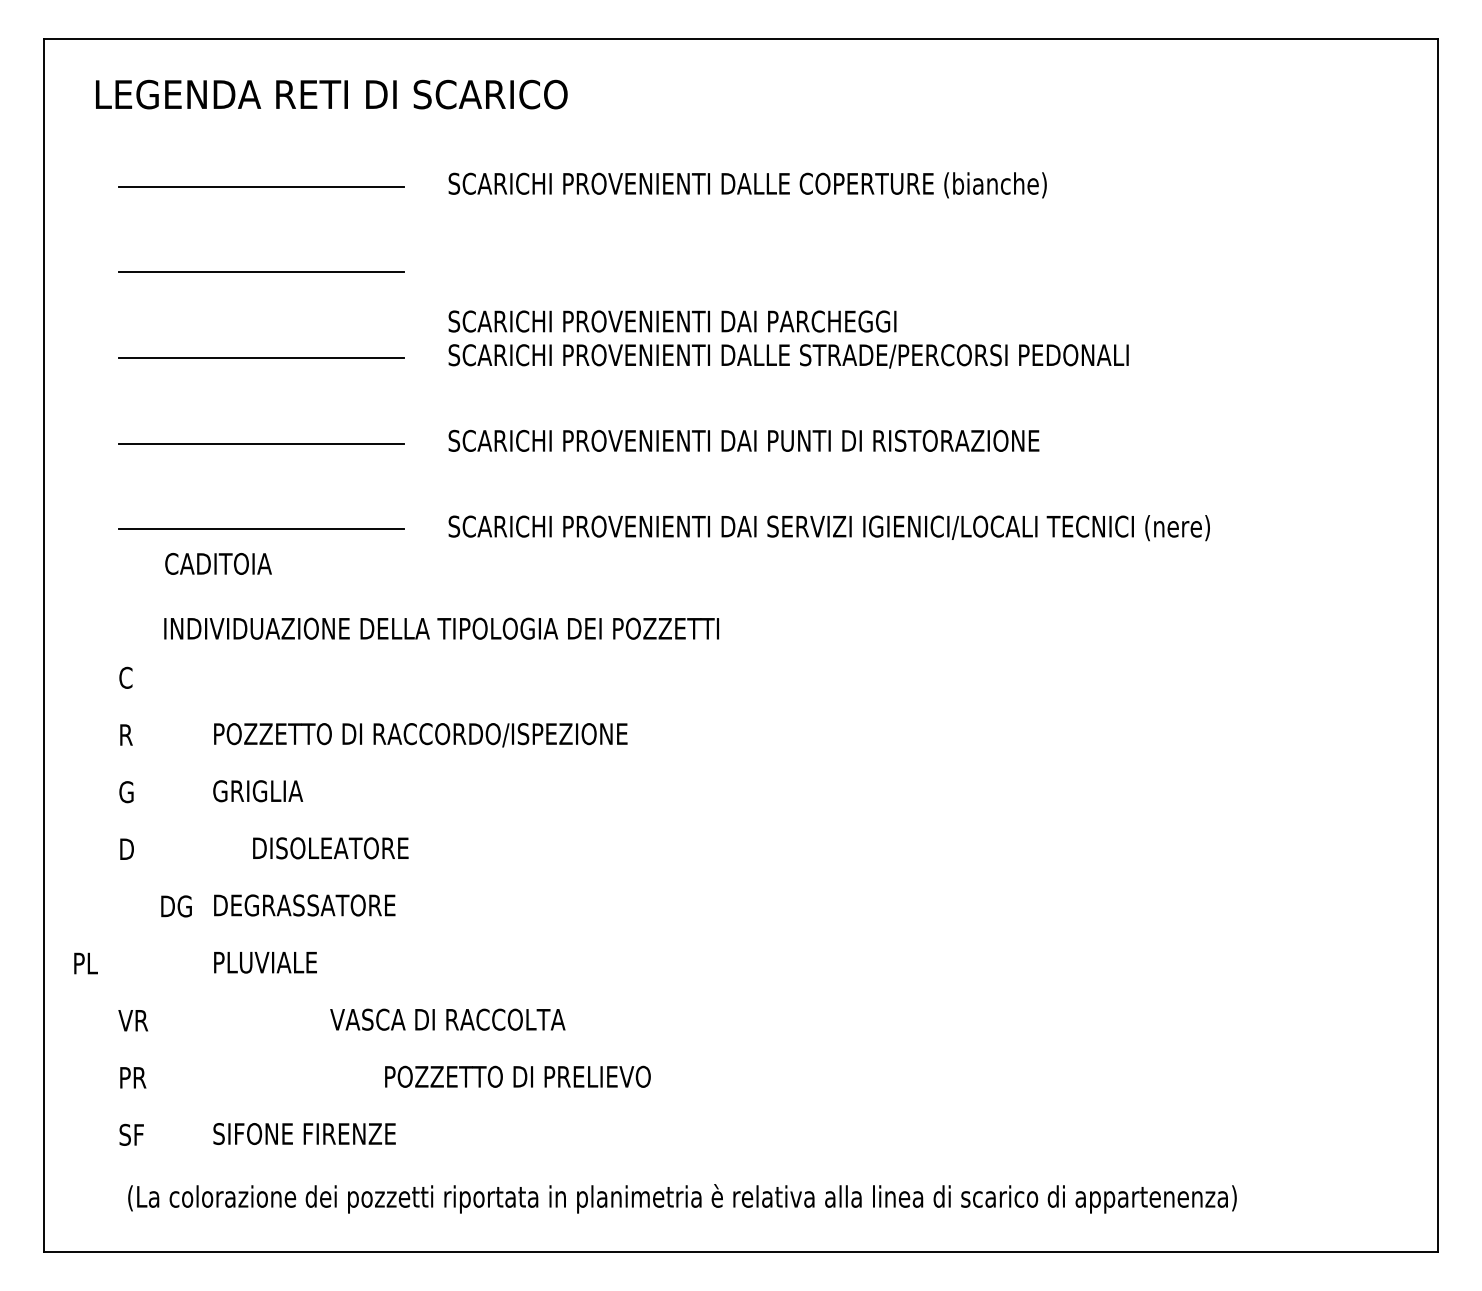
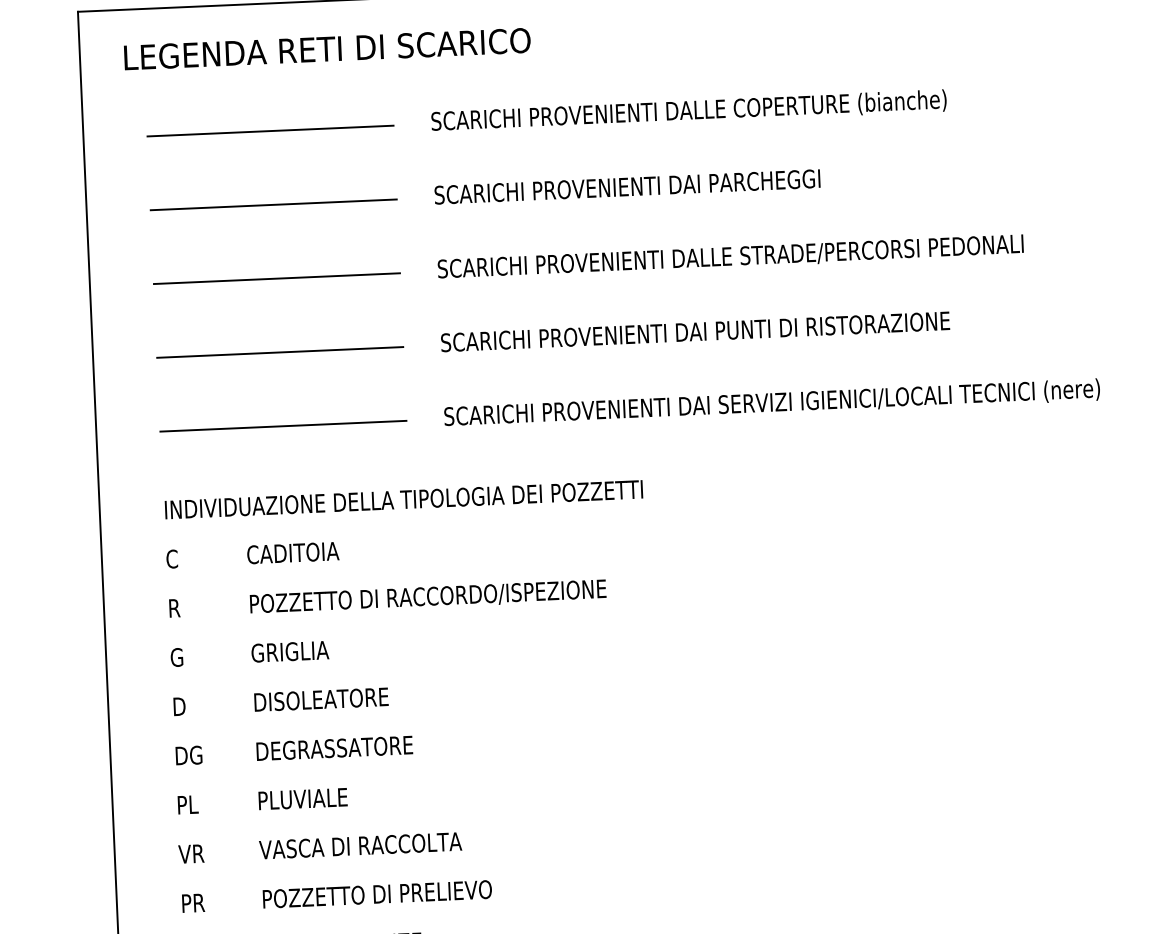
text: (672, 321) -> (627, 186), moved
text: (218, 563) -> (293, 552), moved
text: (441, 628) -> (403, 499), moved
text: (330, 848) -> (321, 699), moved
text: (176, 906) -> (188, 755), moved
text: (85, 963) -> (187, 804), moved
text: (447, 1019) -> (360, 845), moved
text: (517, 1076) -> (377, 894), moved

